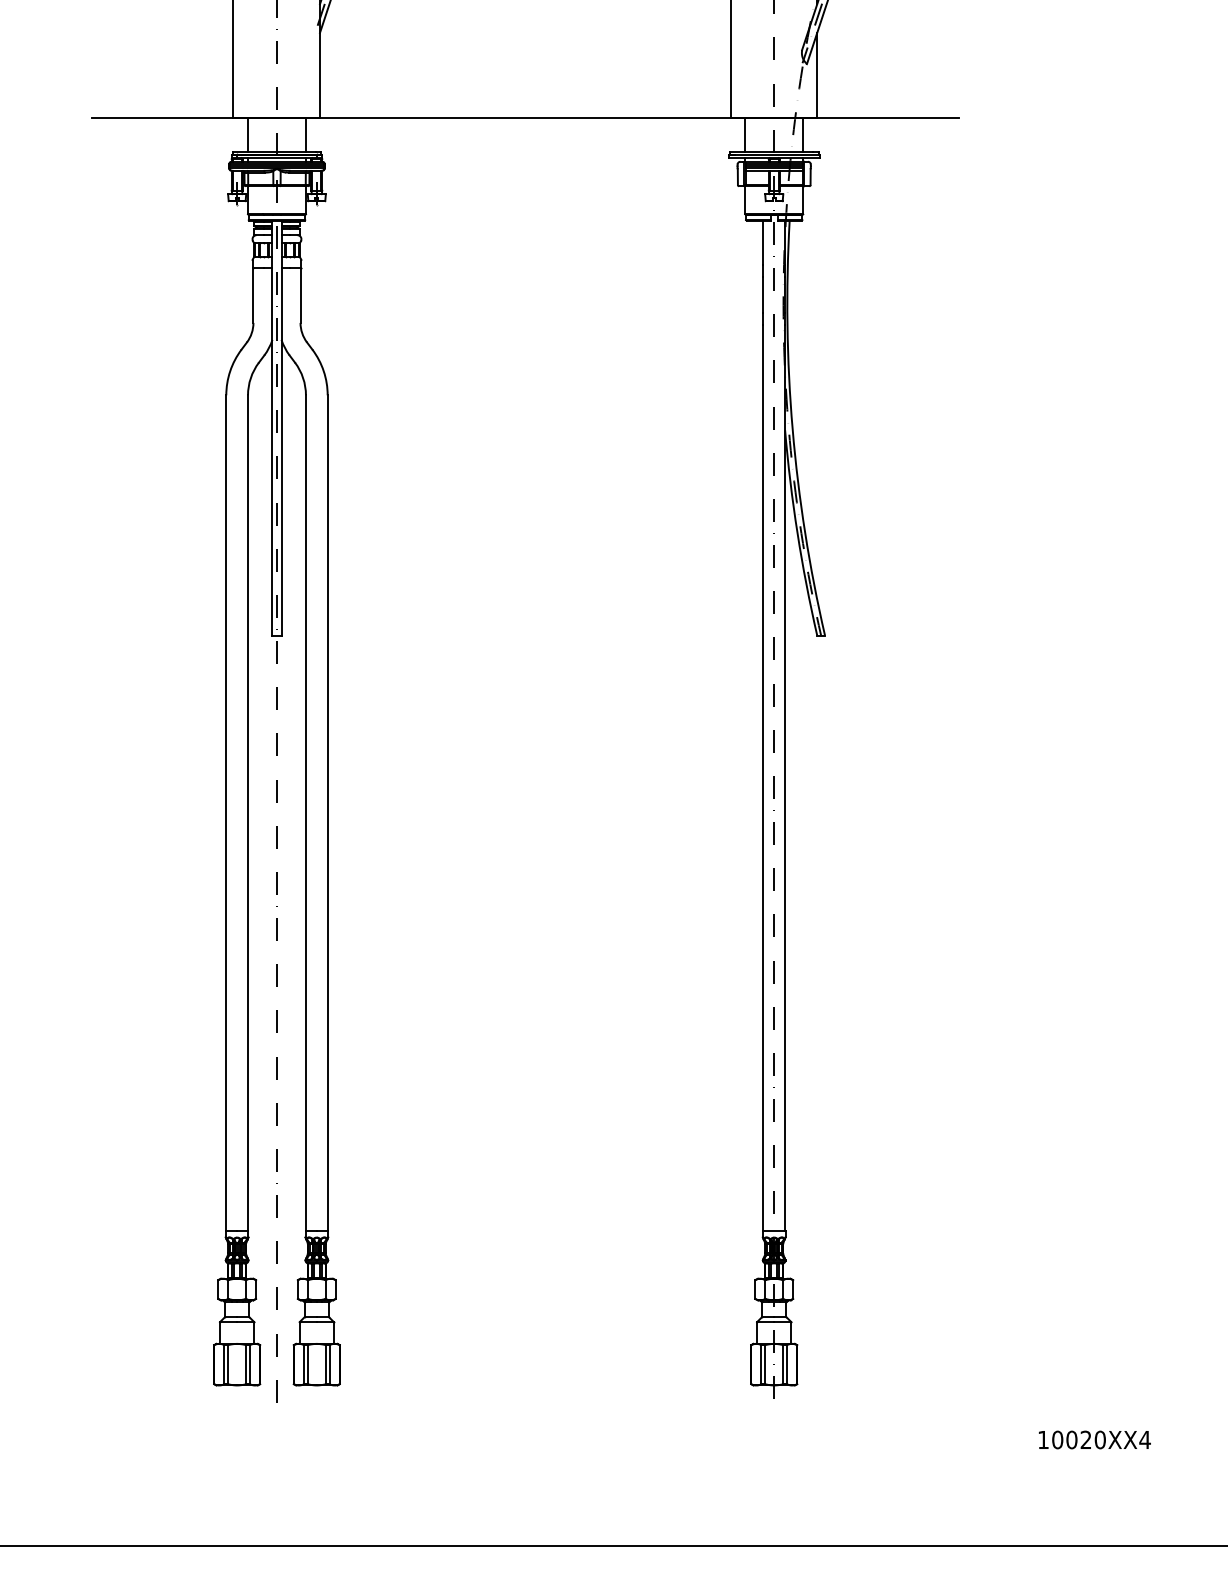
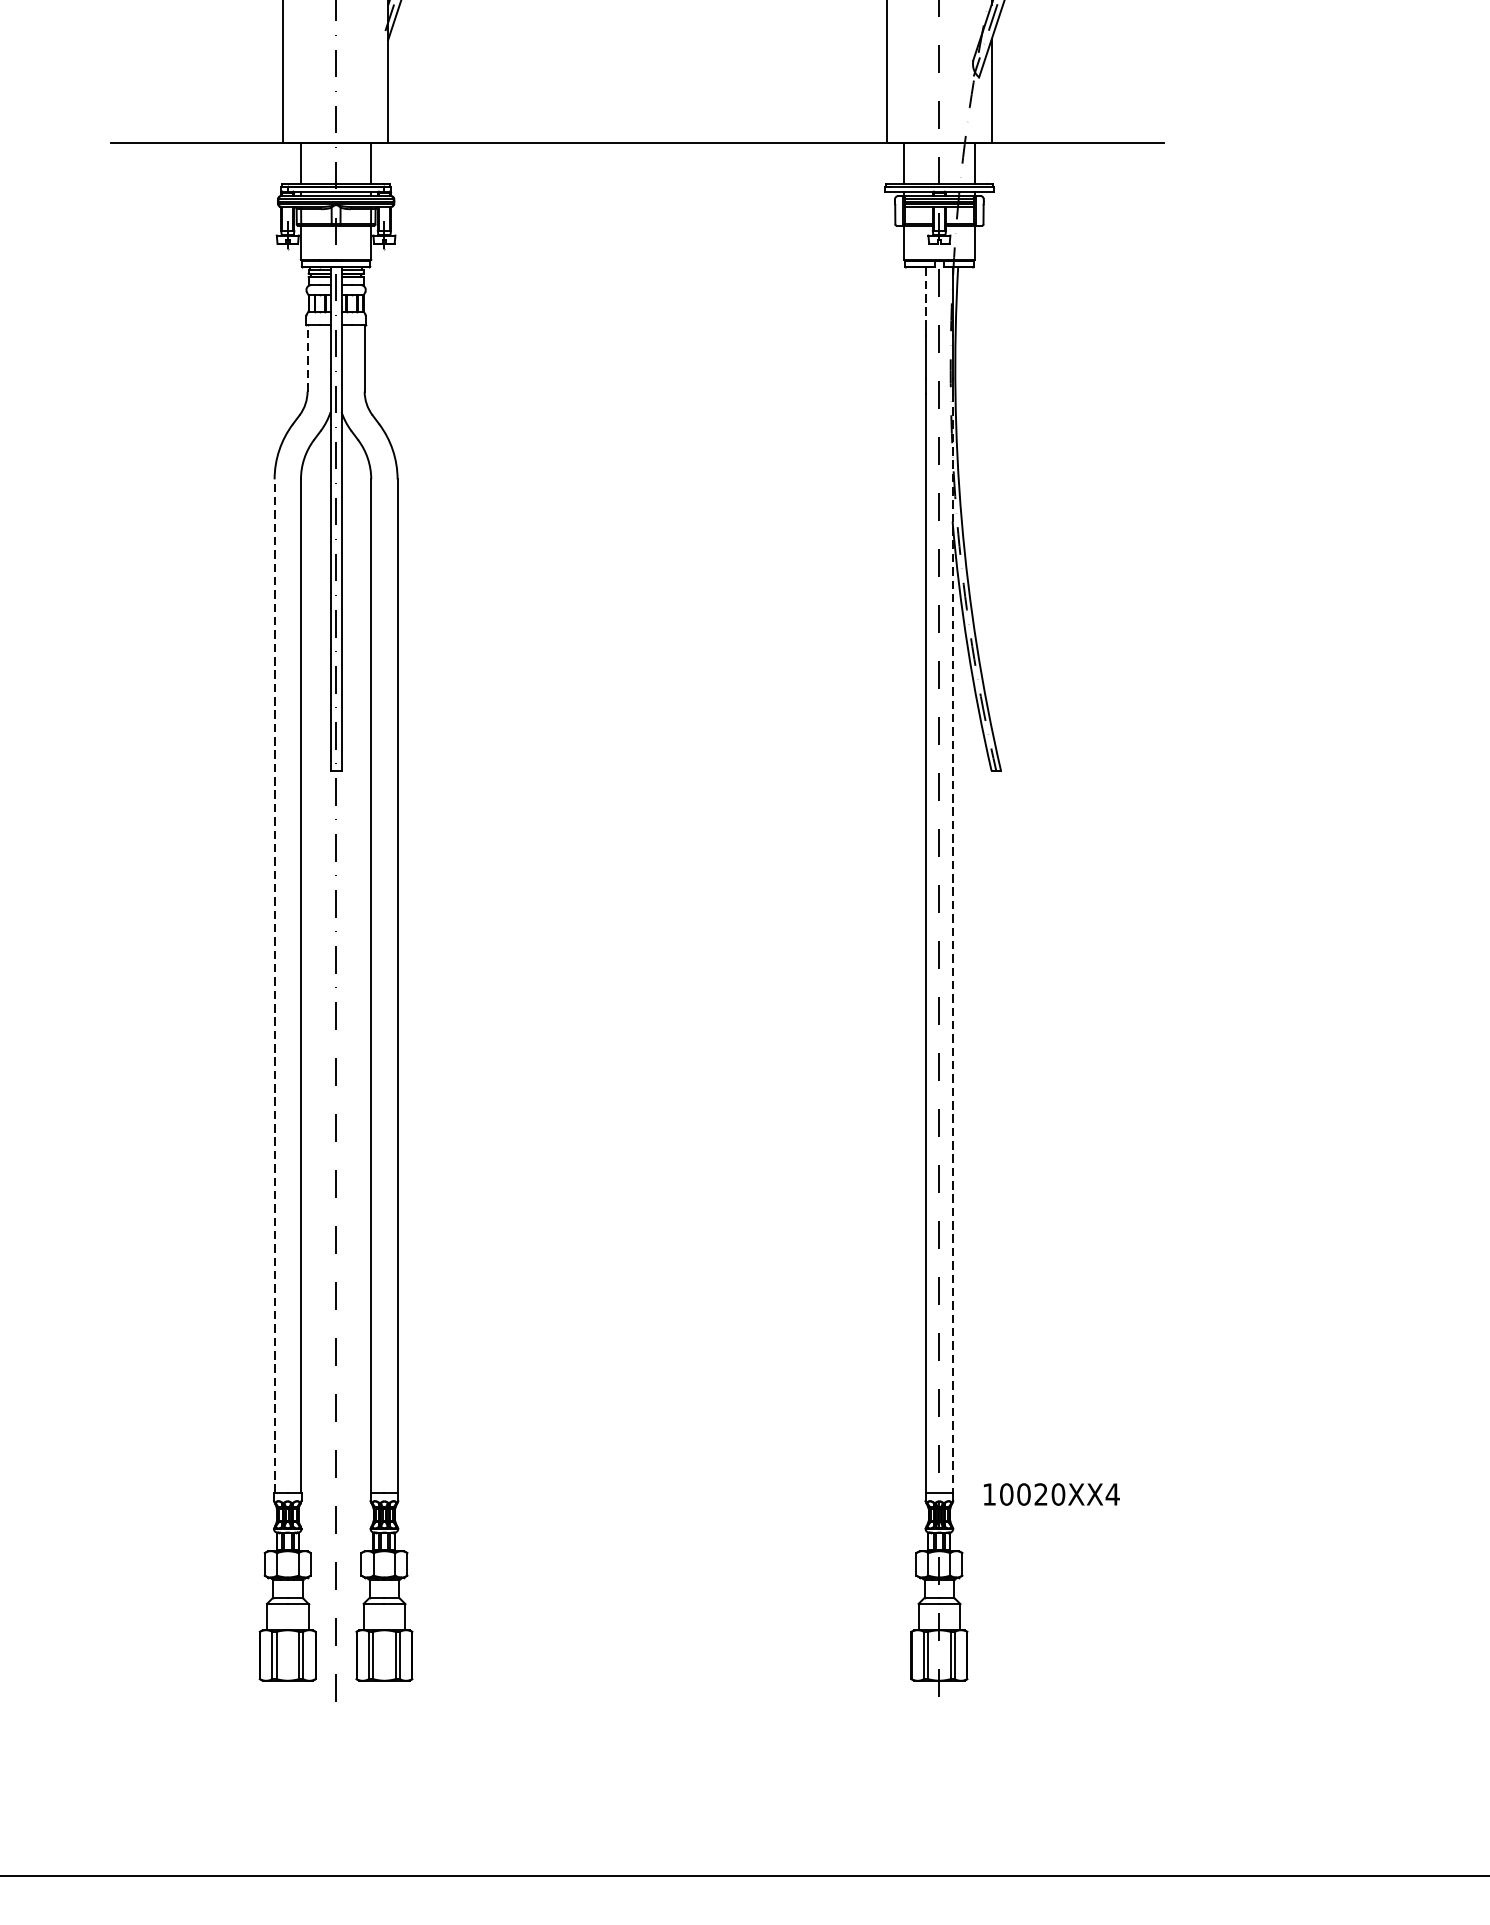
line: (763, 243) -> (926, 295), solid -> dashed
line: (253, 295) -> (307, 358), solid -> dashed
line: (785, 778) -> (953, 944), solid -> dashed
line: (226, 813) -> (274, 986), solid -> dashed
text: (1094, 1439) -> (1051, 1493), moved

